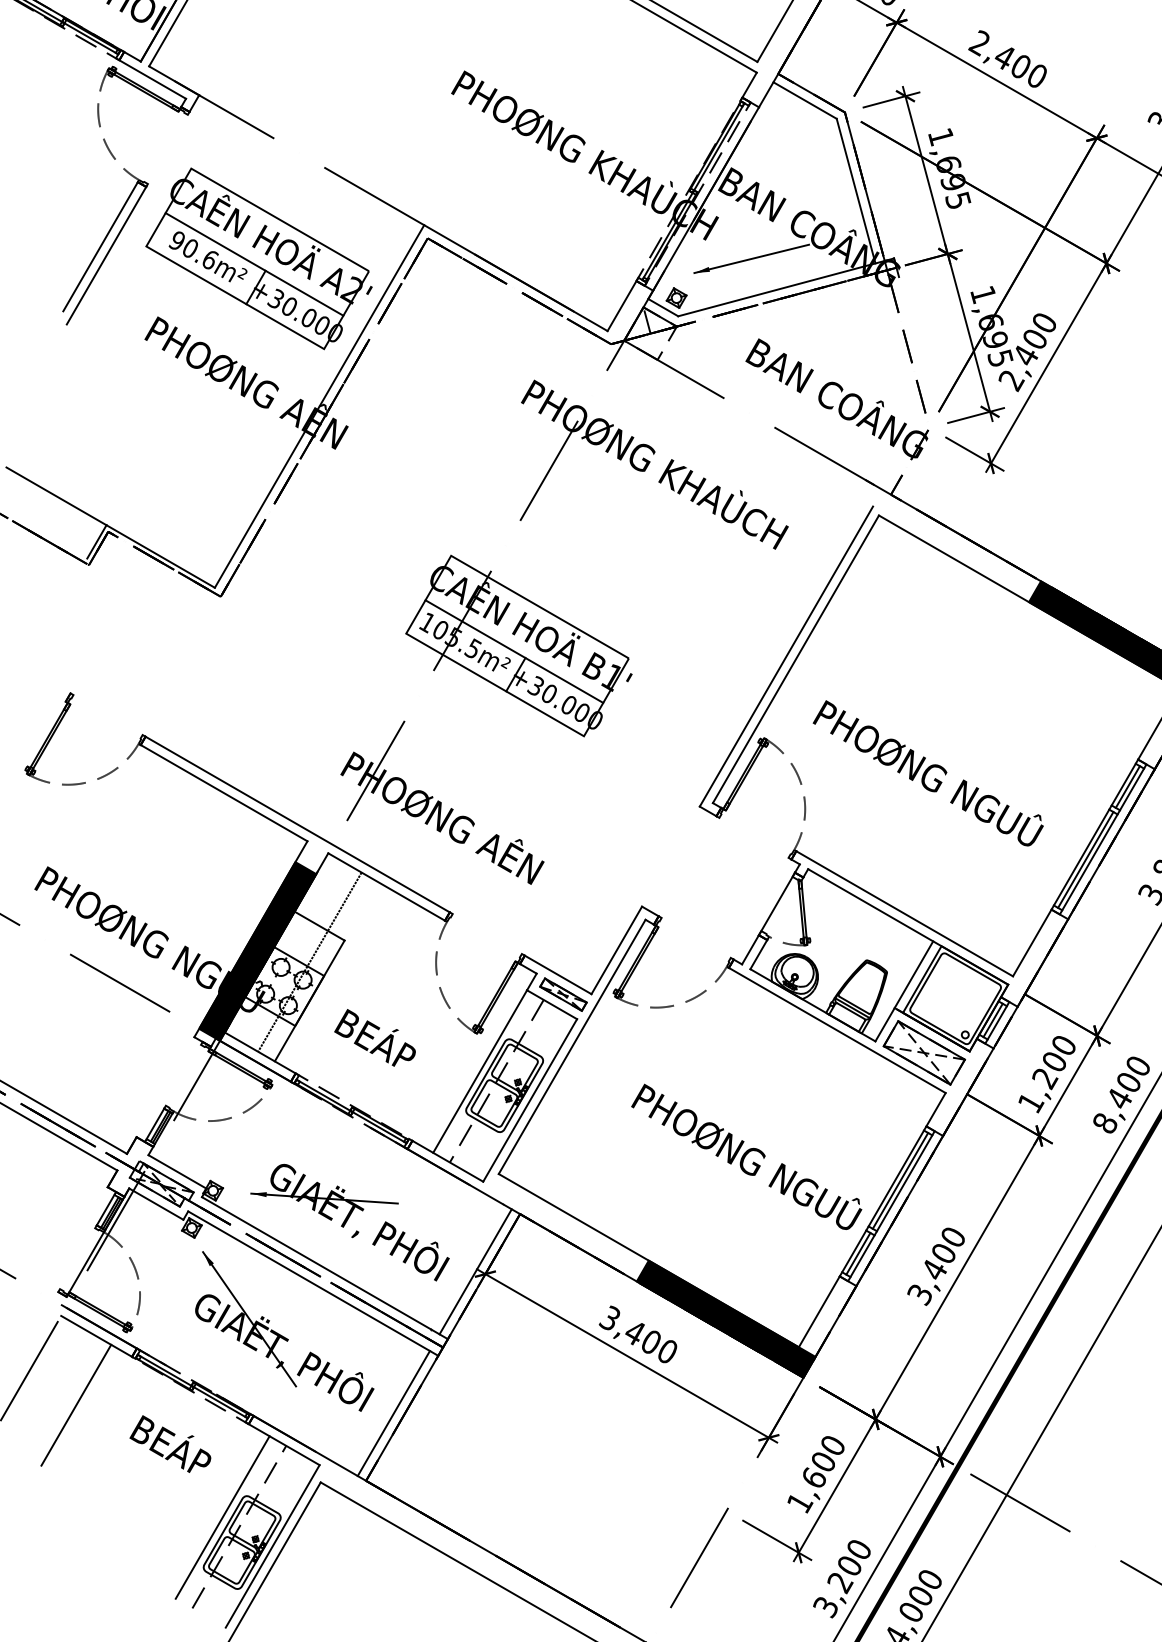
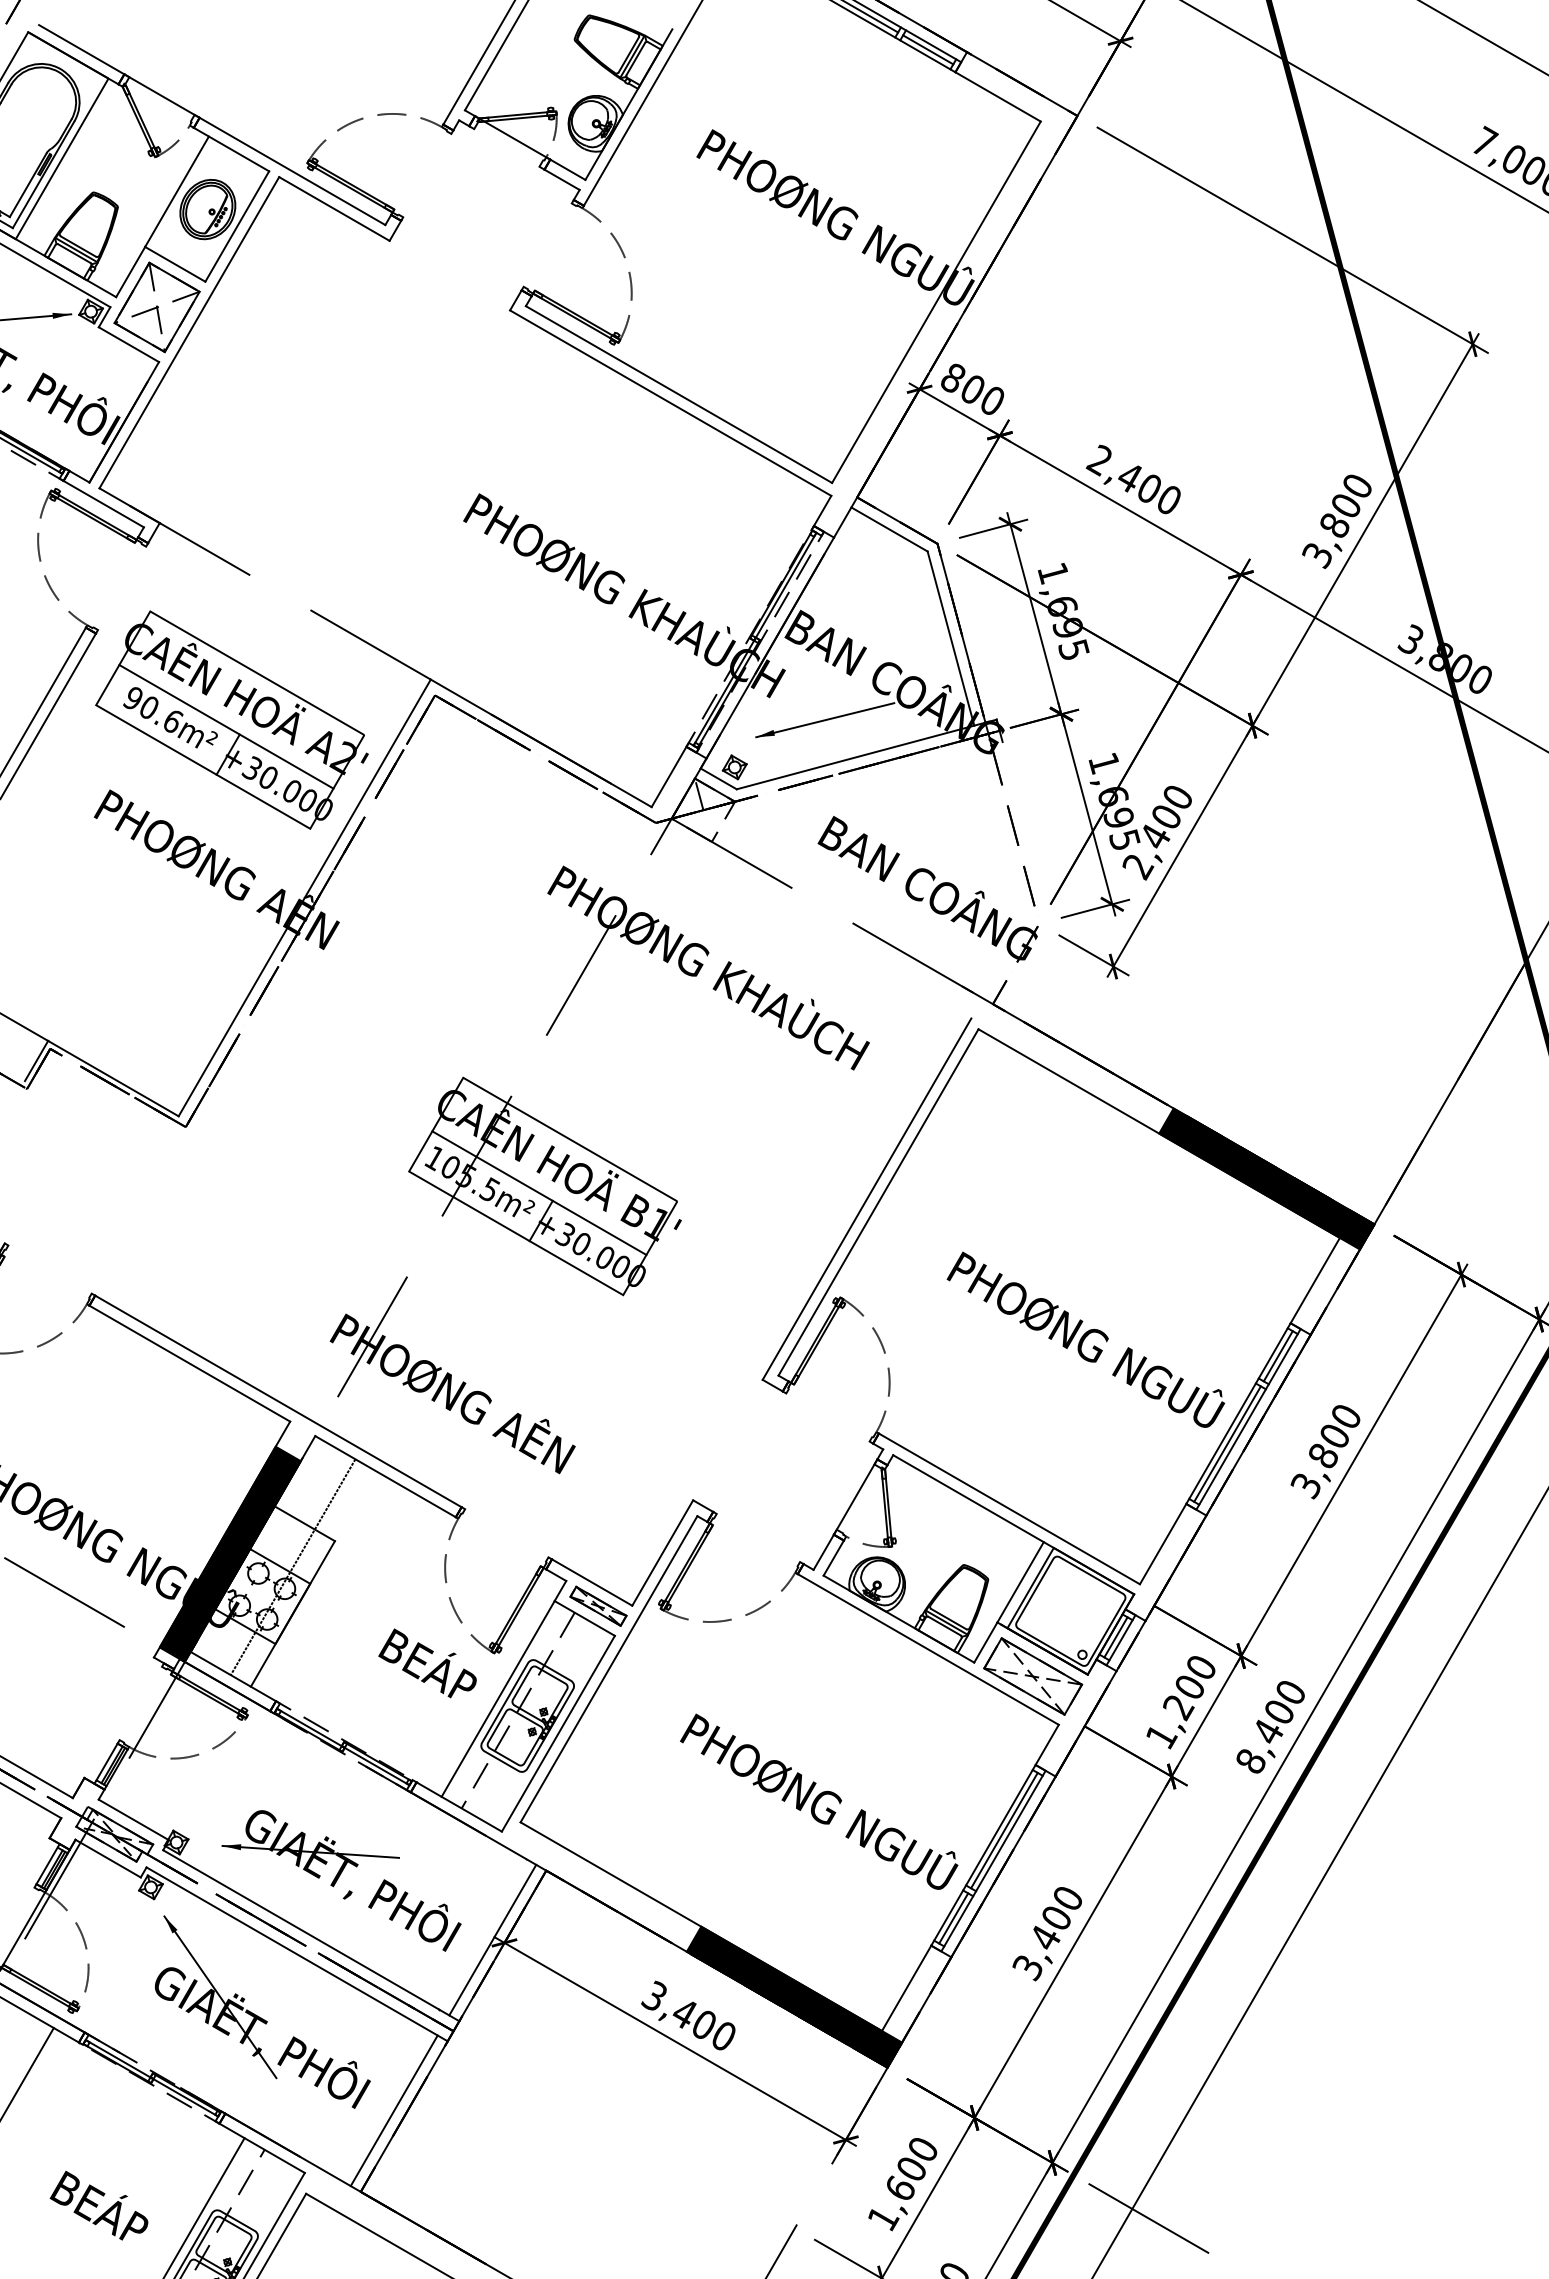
text: (927, 773) -> (1085, 1339), moved
text: (374, 1037) -> (427, 1663), moved
text: (169, 1443) -> (98, 2205), moved

